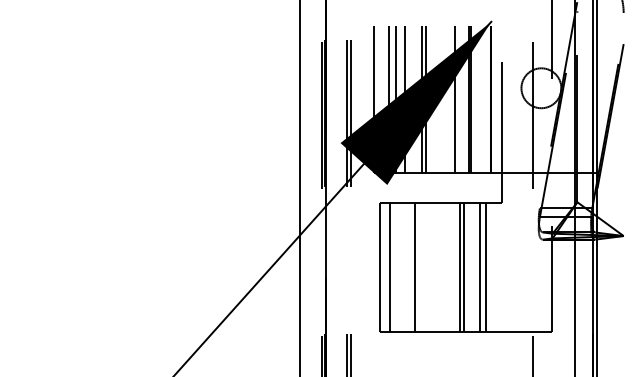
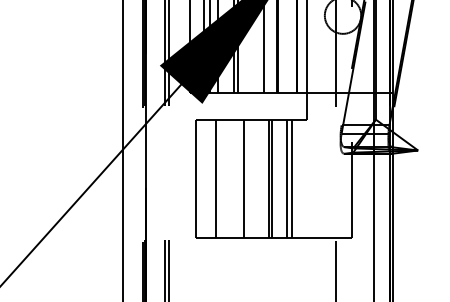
line: (389, 266) -> (215, 178), moved
line: (414, 266) -> (243, 178), moved

